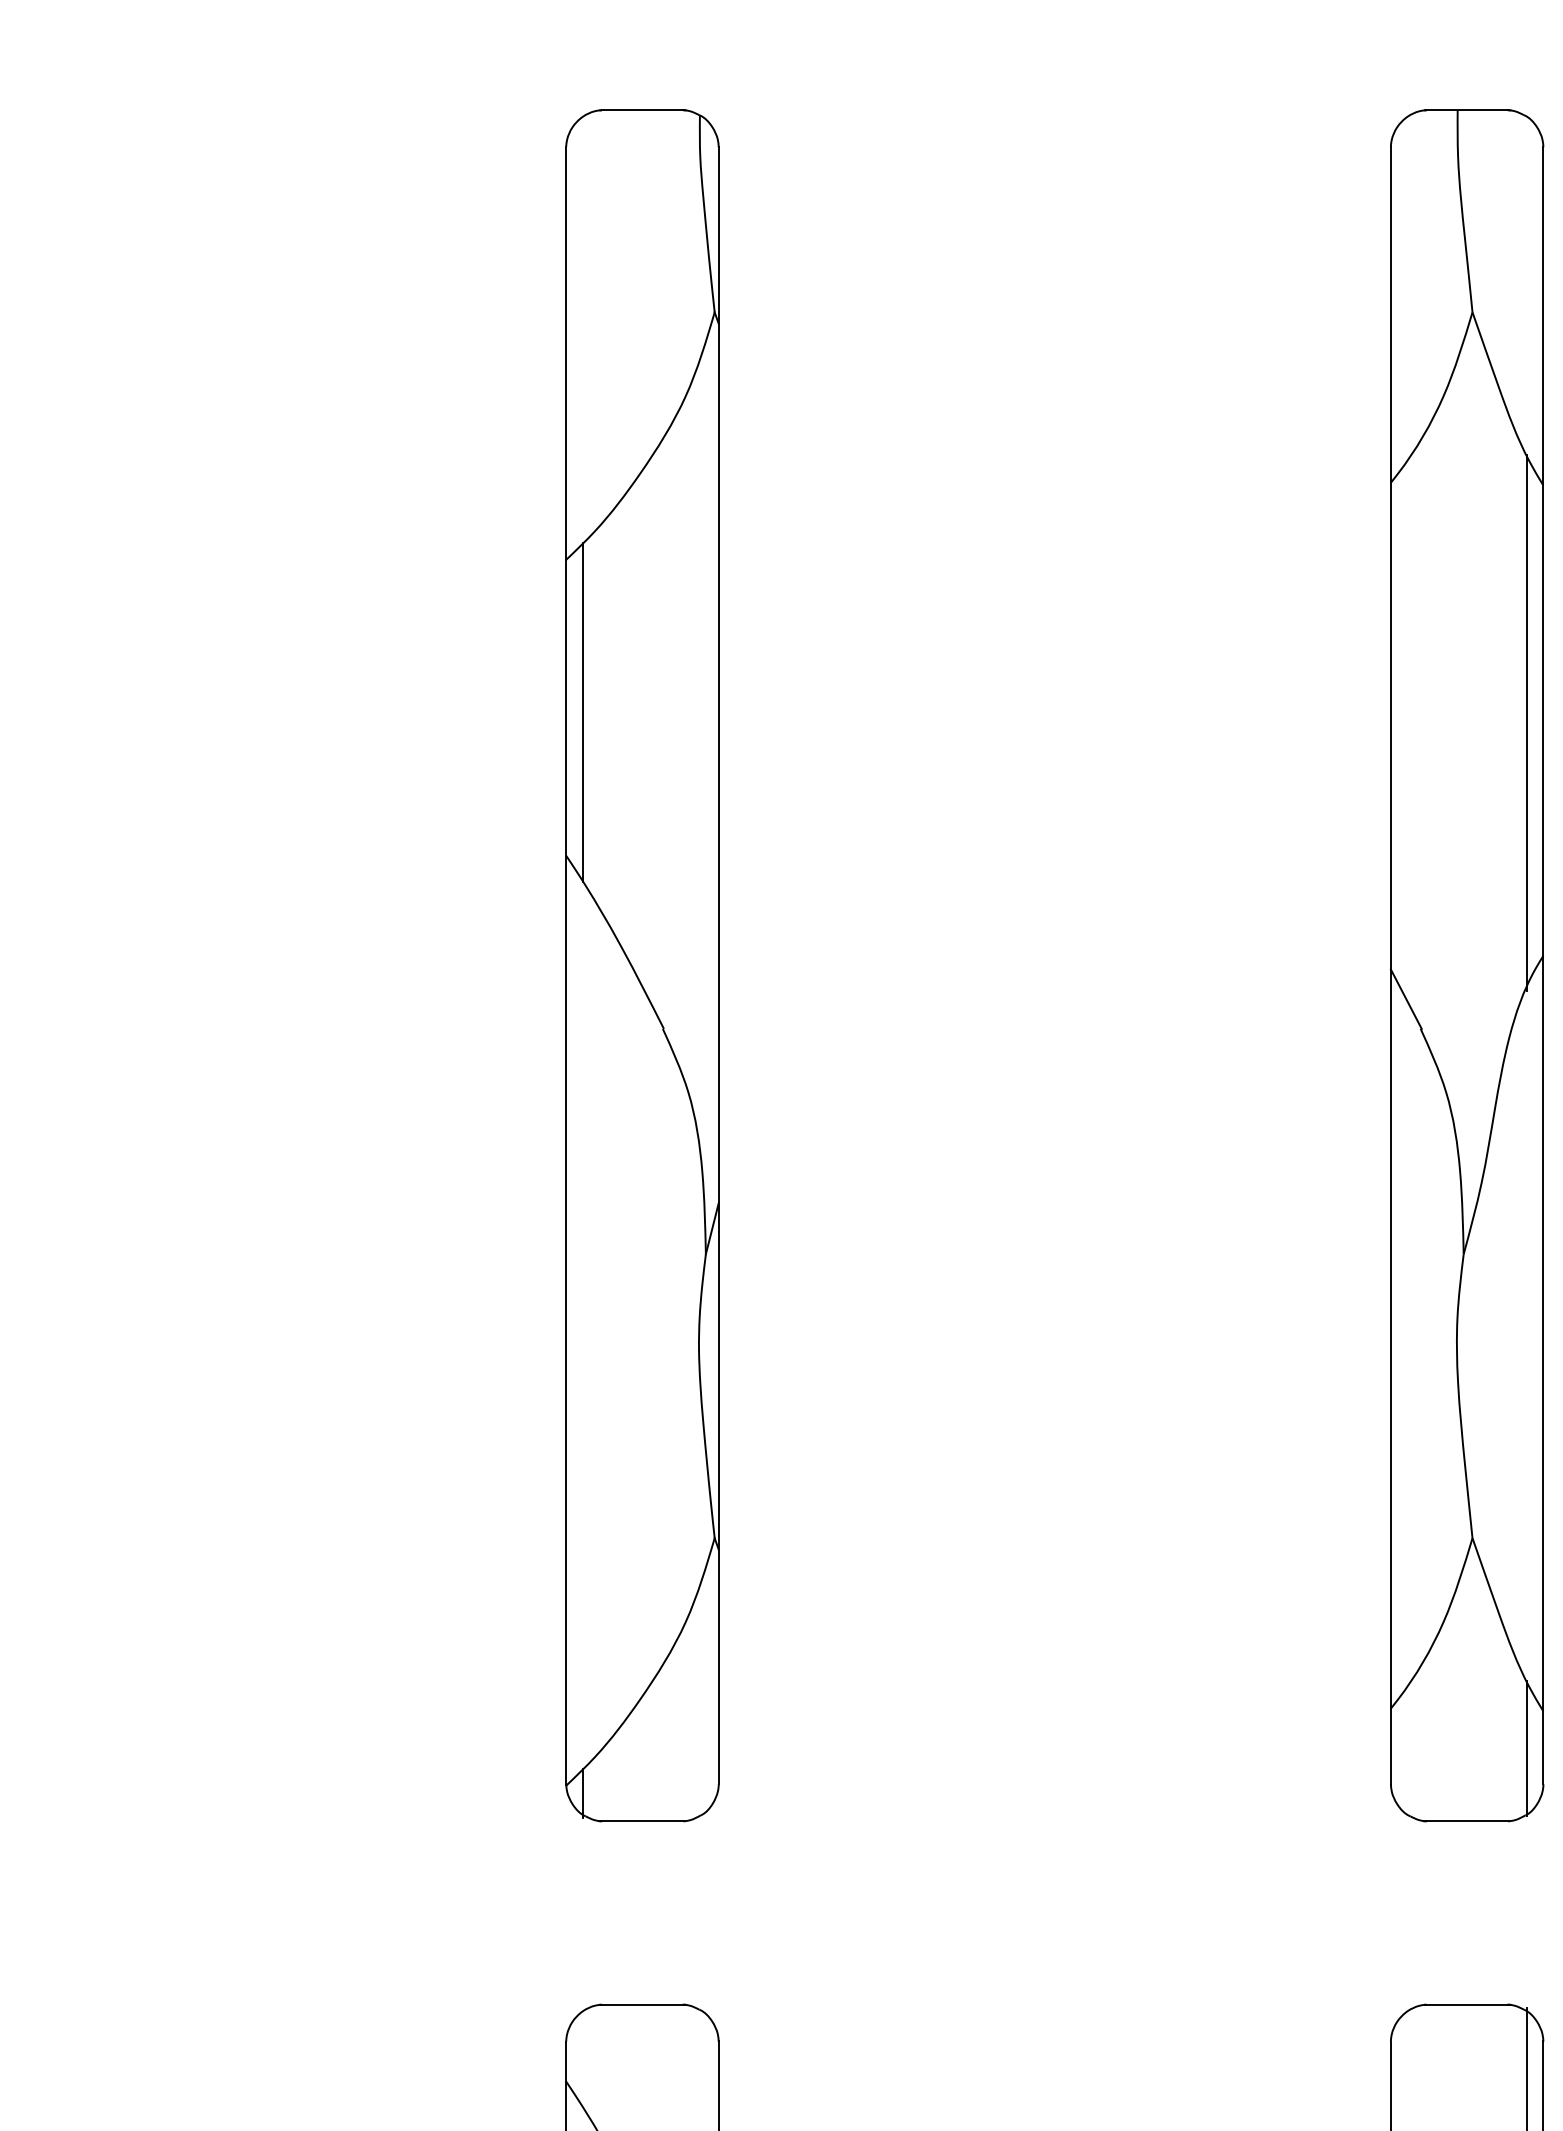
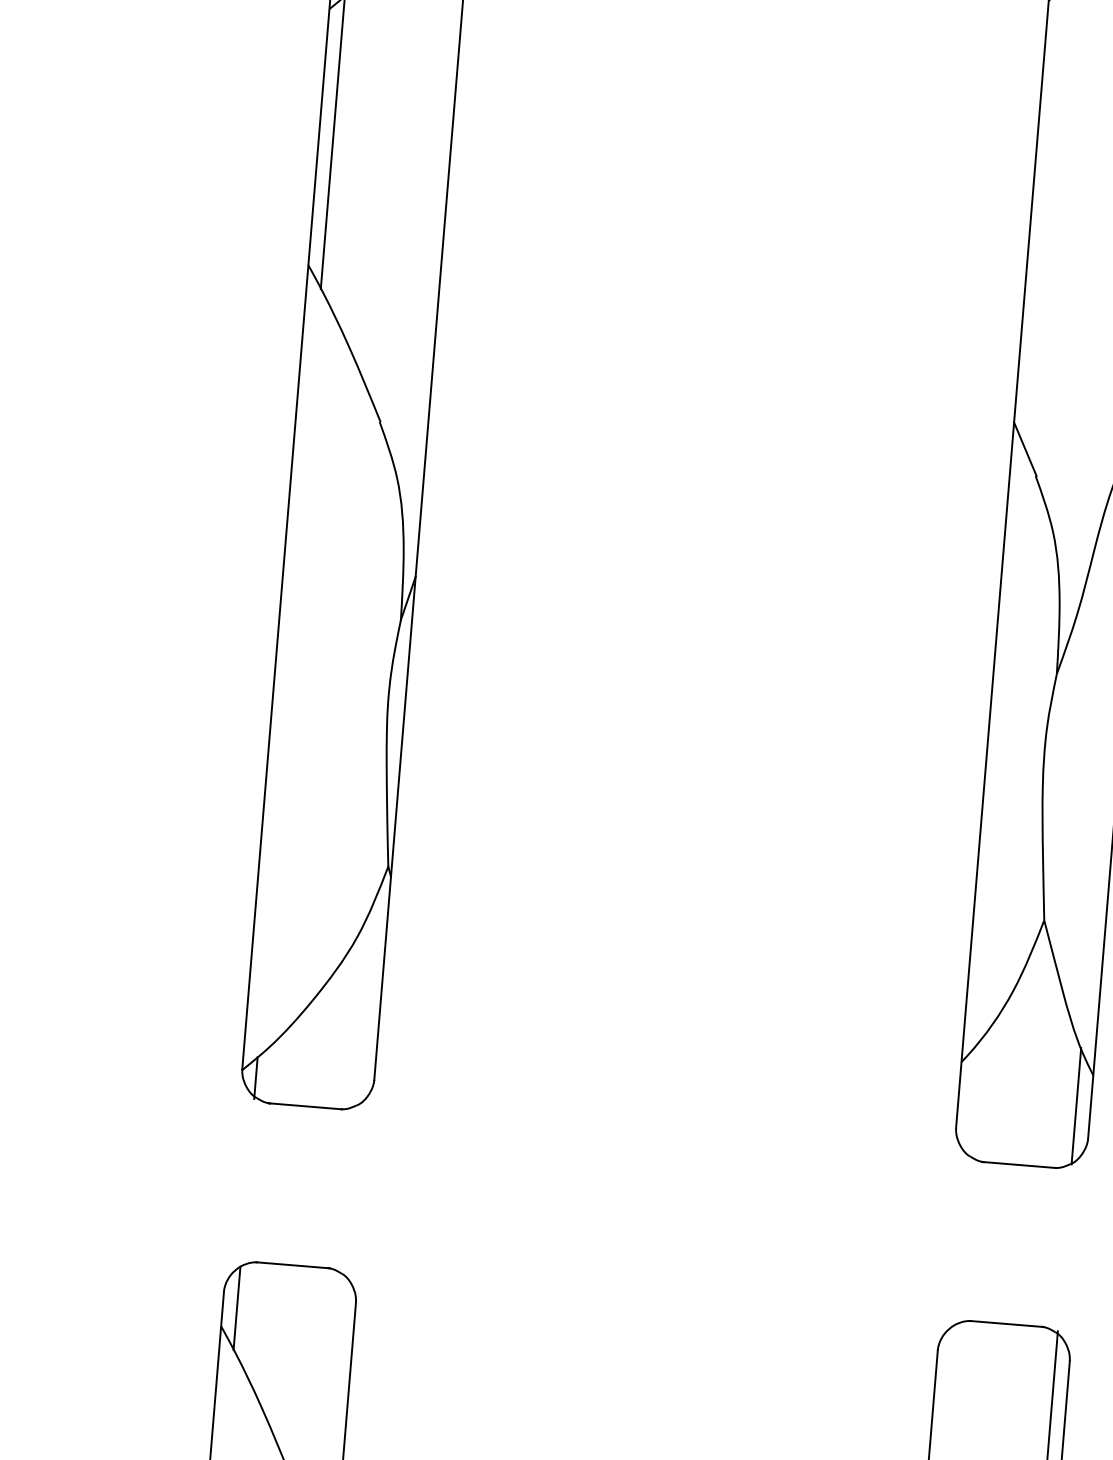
line: (582, 2059) -> (236, 1308), added

